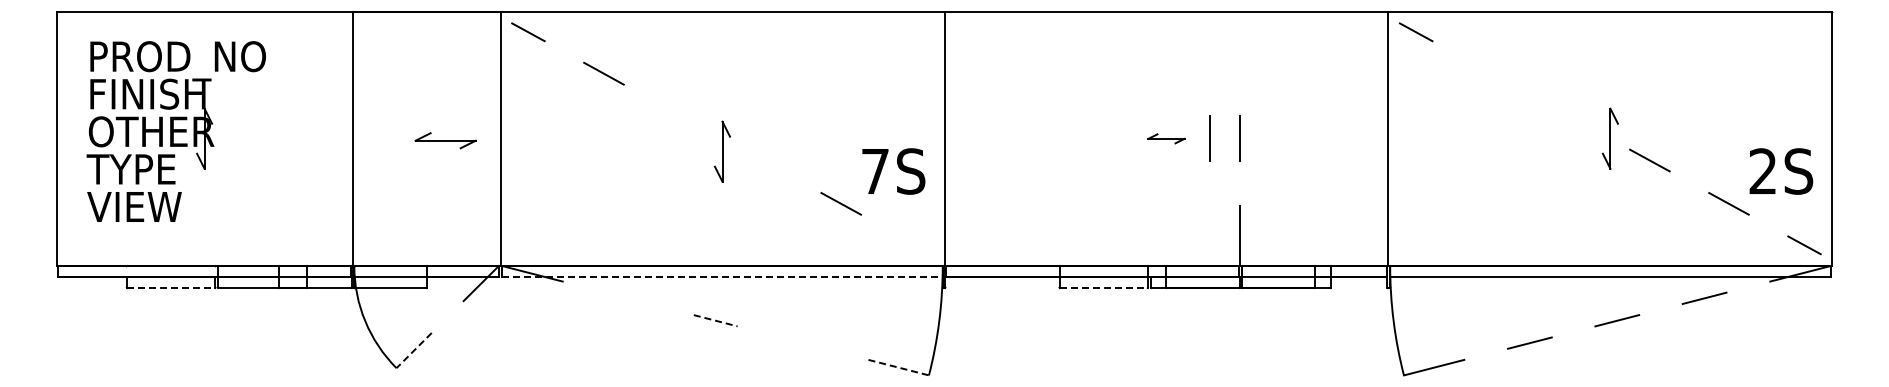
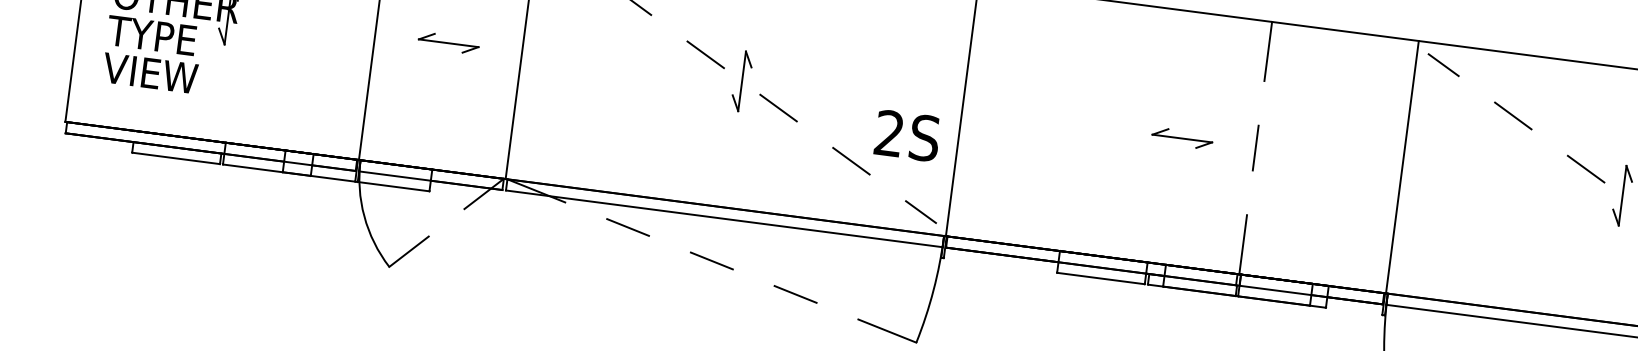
line: (1240, 41) -> (1268, 51), added
line: (1491, 73) -> (1513, 115), added
line: (682, 116) -> (705, 54), added
line: (1570, 116) -> (1585, 168), added
part: (1166, 138) -> (1182, 138), size x1.67
line: (1209, 138) -> (1225, 143), removed
part: (445, 140) -> (448, 43), moved
part: (722, 151) -> (742, 81), moved
line: (761, 160) -> (777, 107), added
text: (875, 170) -> (889, 132), 7S -> 2S
line: (916, 245) -> (920, 212), added
line: (723, 277) -> (725, 219), dashed -> solid
line: (171, 288) -> (176, 158), dashed -> solid
line: (1104, 288) -> (1101, 279), dashed -> solid
line: (628, 297) -> (628, 226), added
line: (715, 320) -> (711, 260), dashed -> solid
line: (802, 342) -> (795, 293), added
line: (414, 350) -> (409, 251), dashed -> solid
line: (899, 367) -> (888, 331), dashed -> solid

